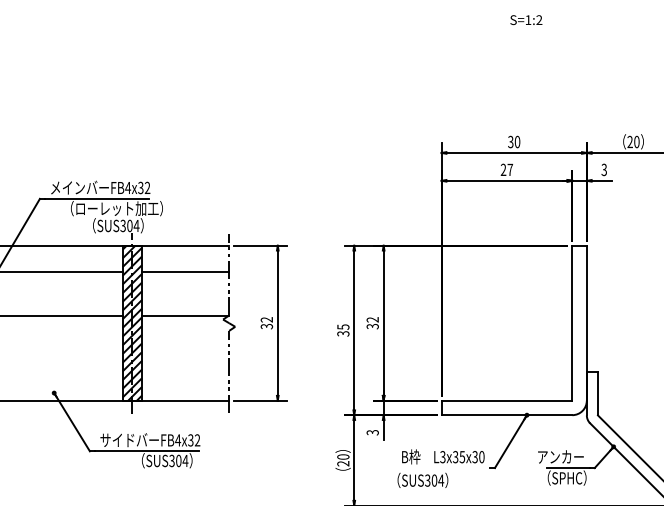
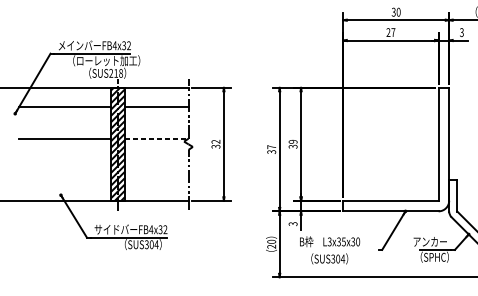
text: (129, 225) -> (115, 73), SUS304 -> SUS218
line: (185, 315) -> (156, 138), solid -> dashed
text: (372, 319) -> (292, 141), 32 -> 39
text: (343, 326) -> (271, 146), 35 -> 37
text: (443, 456) -> (330, 241), moved

